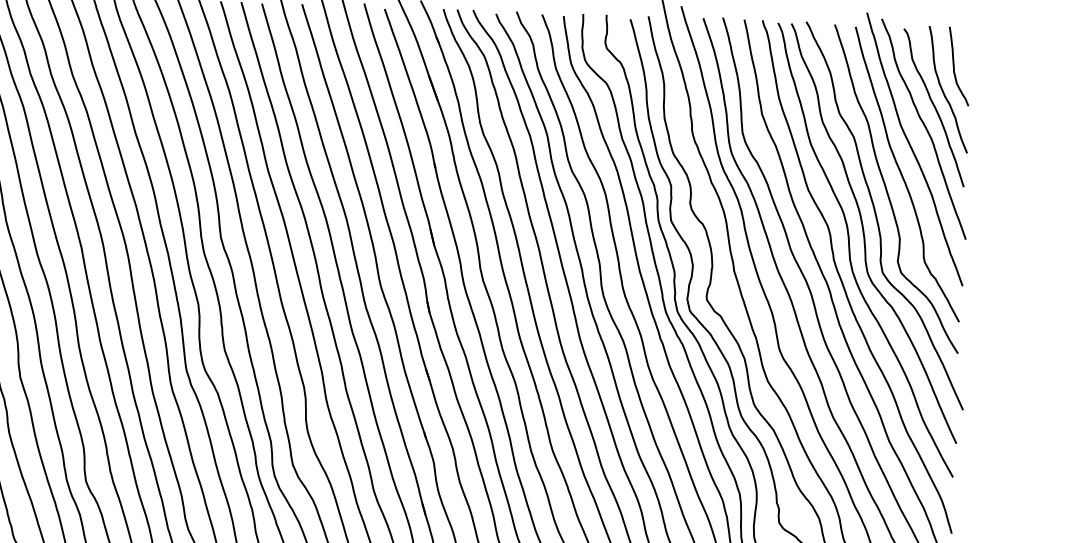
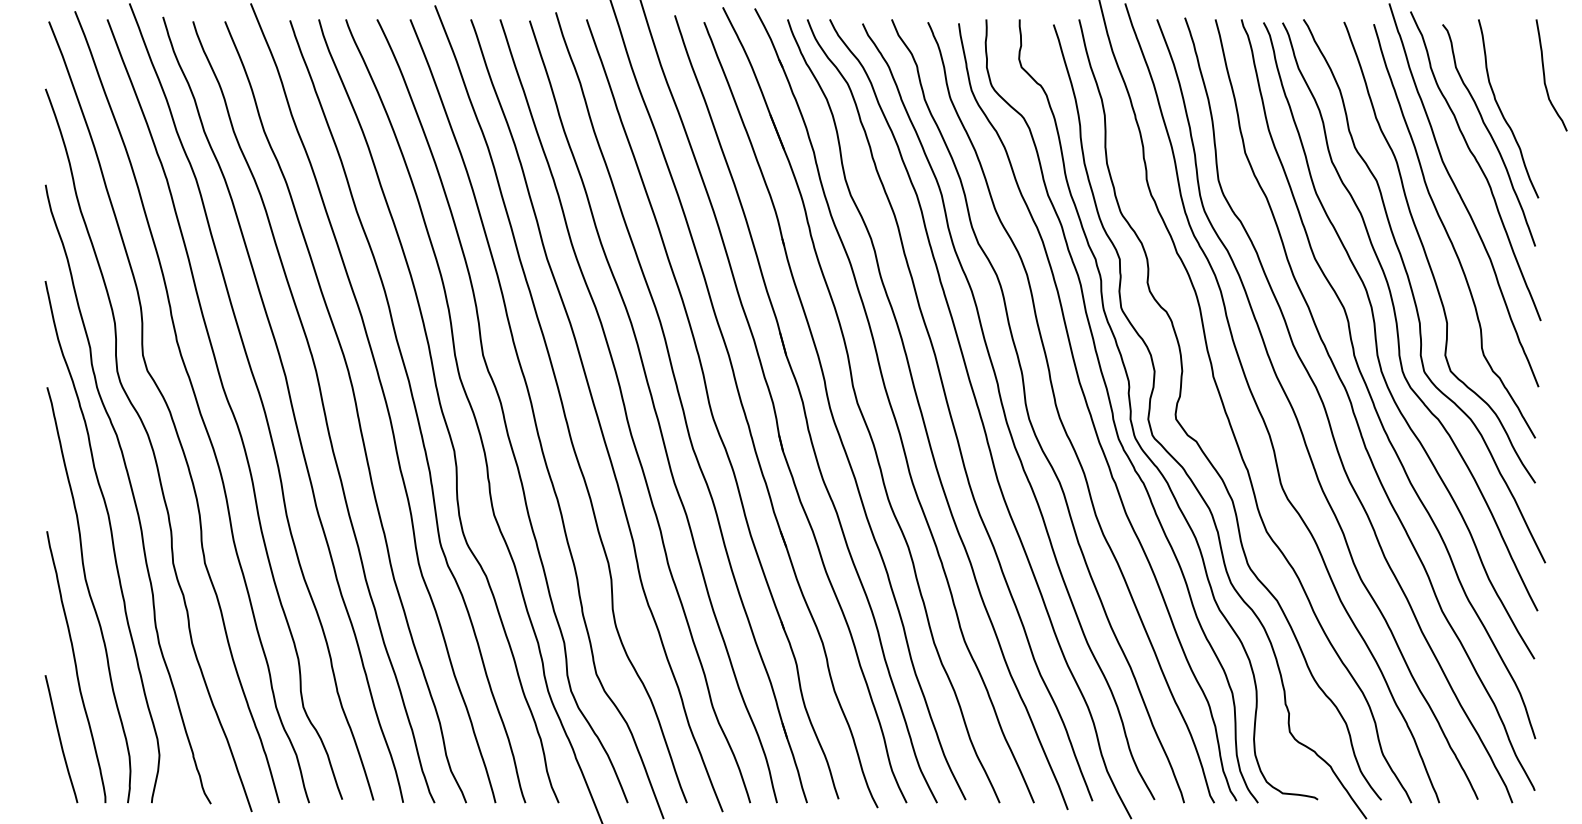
curve: (954, 66) -> (1545, 75), moved

